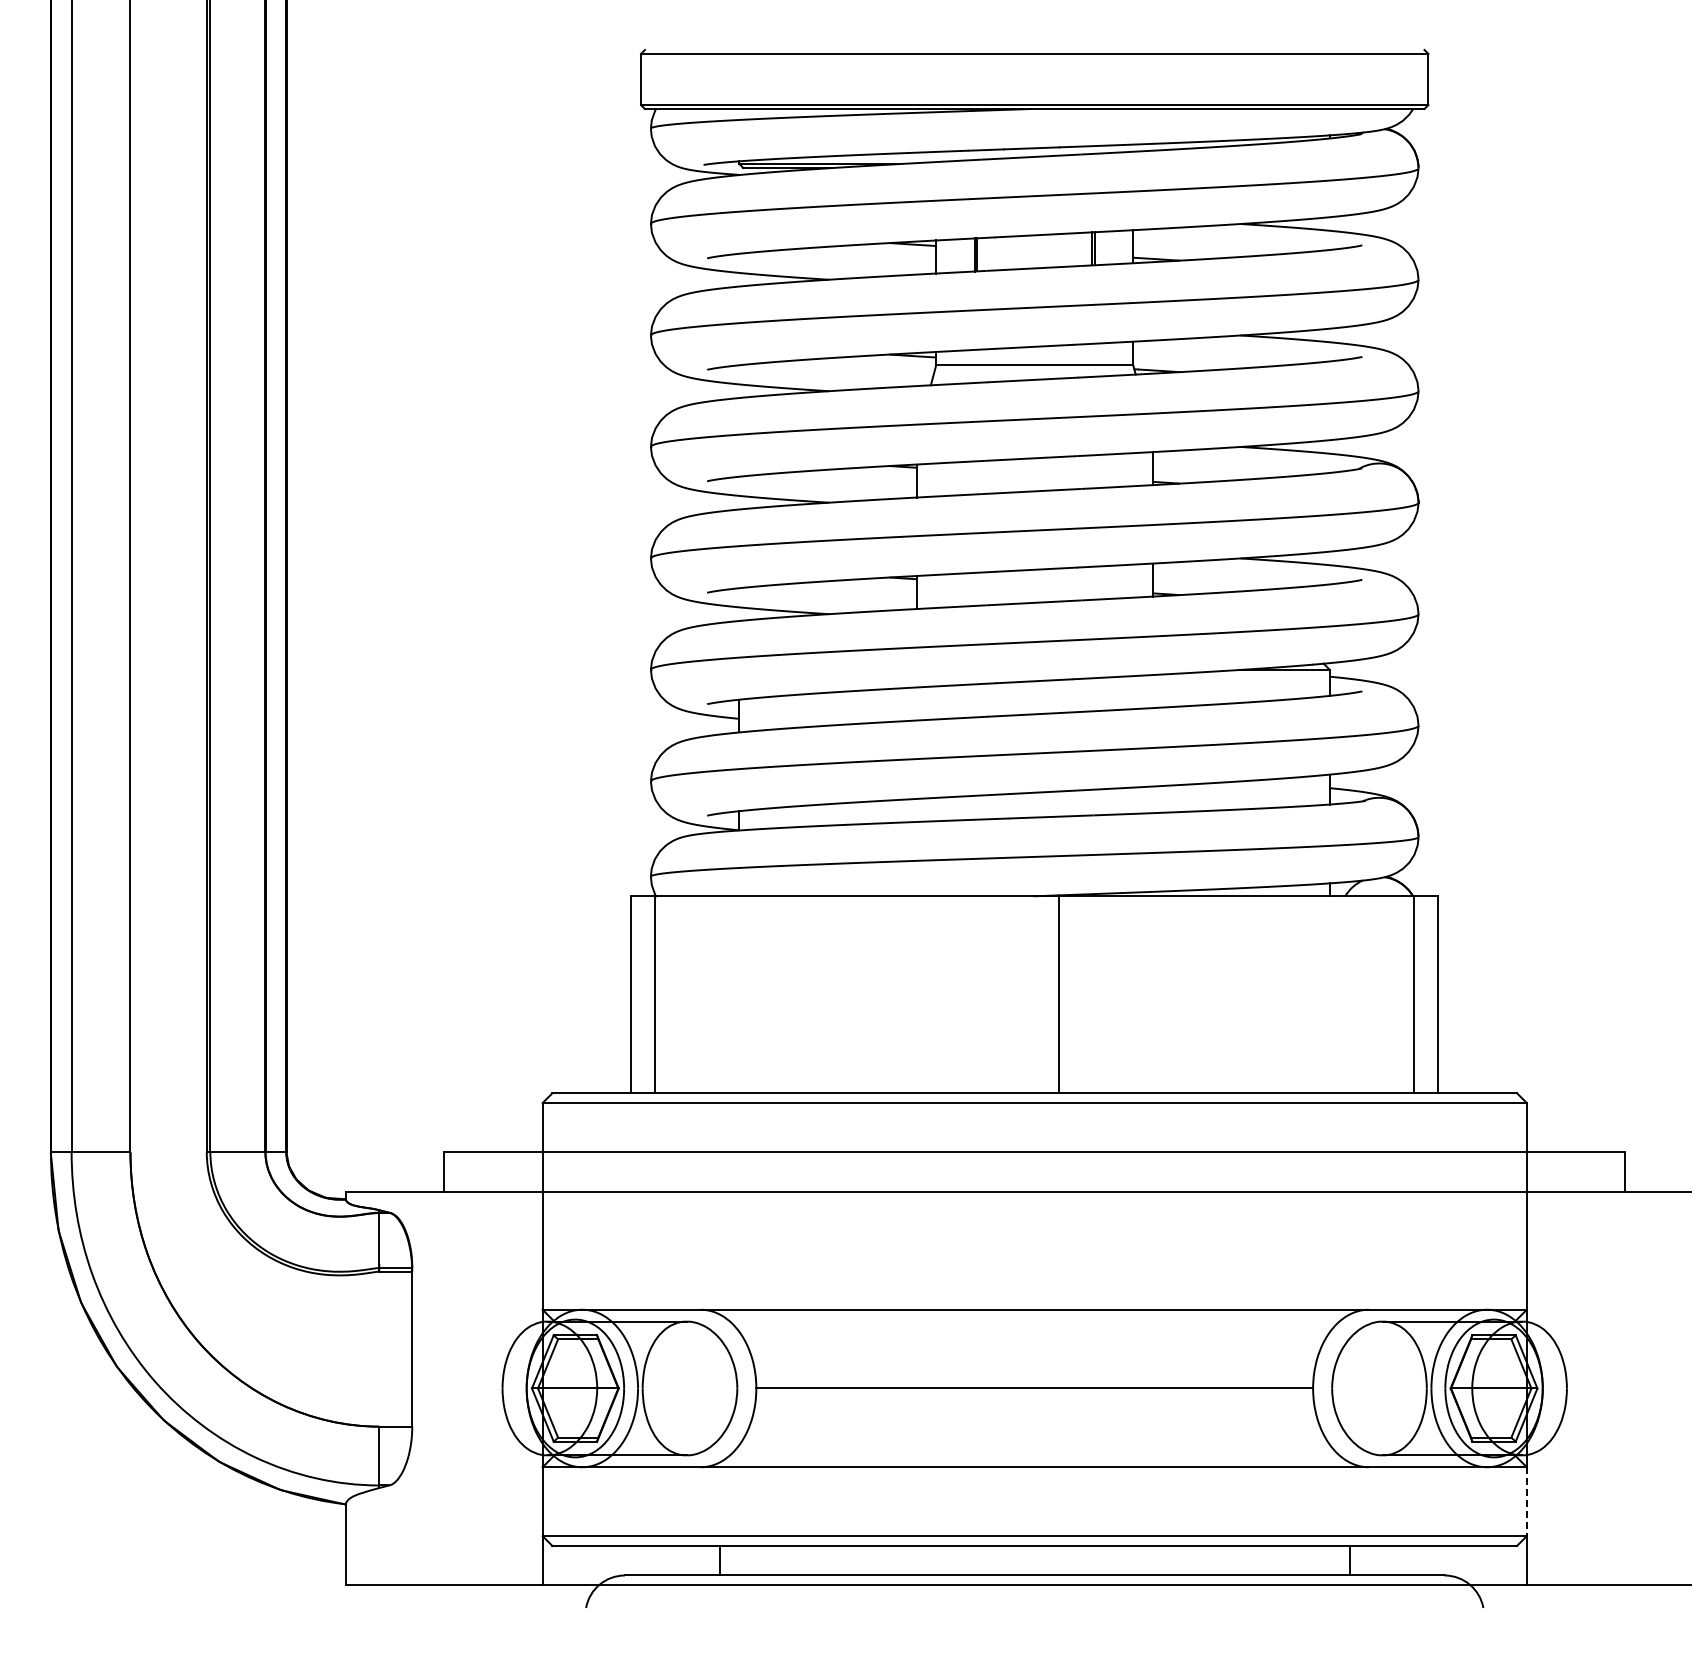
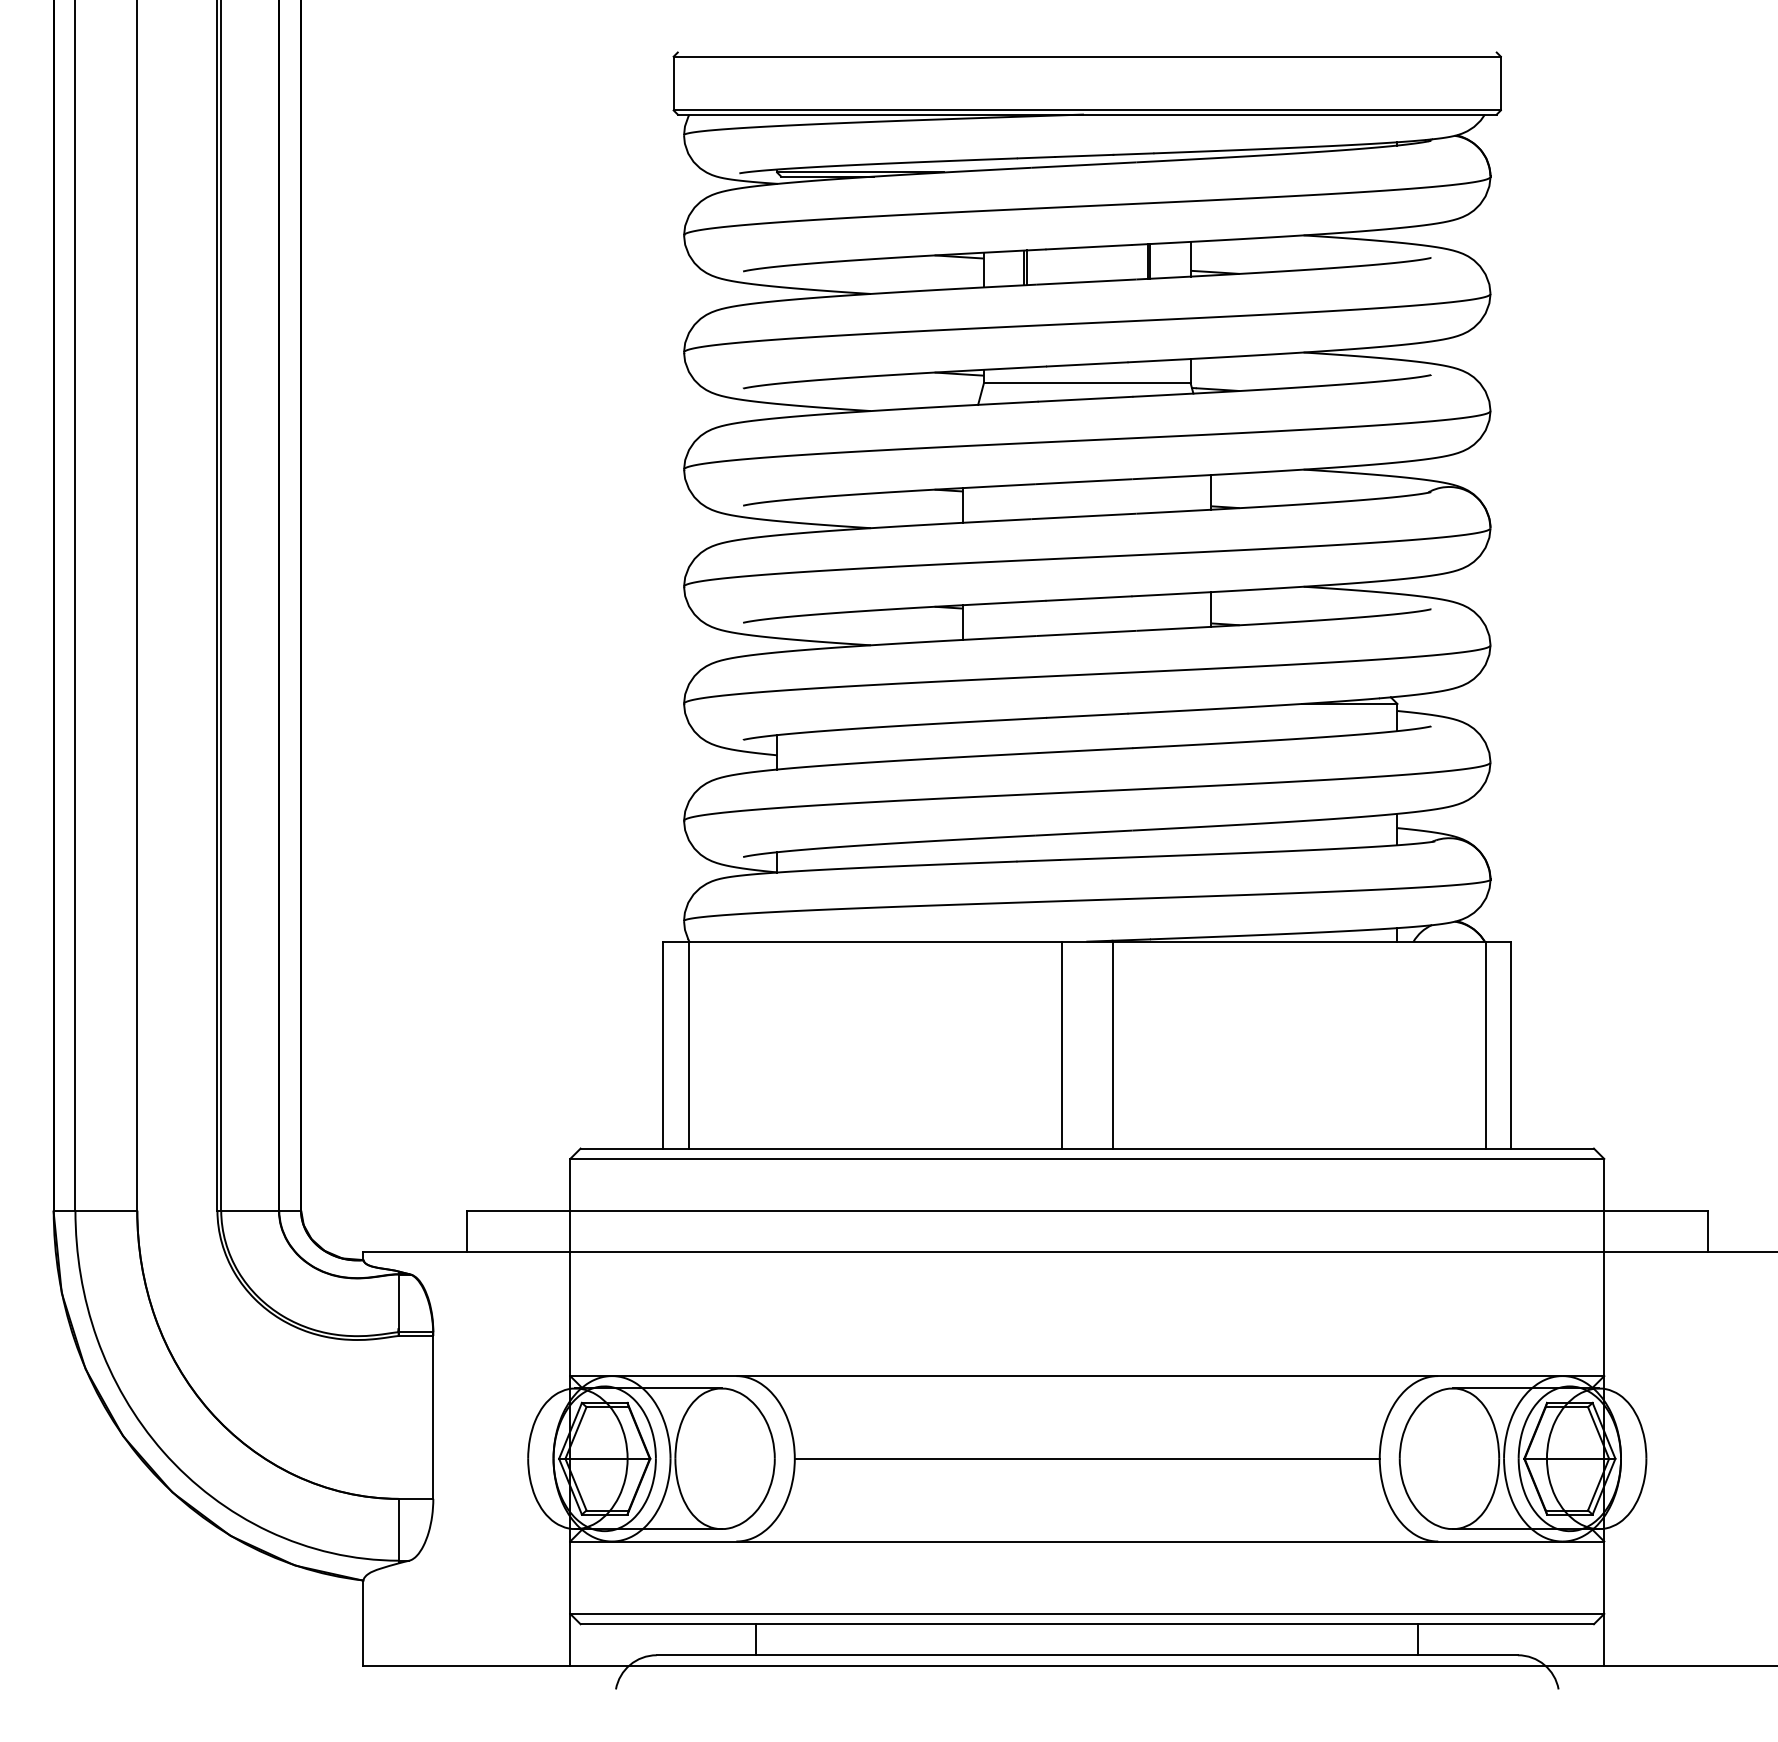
line: (1010, 994) -> (1061, 1044), added
line: (1526, 1502) -> (1603, 1578), dashed -> solid

